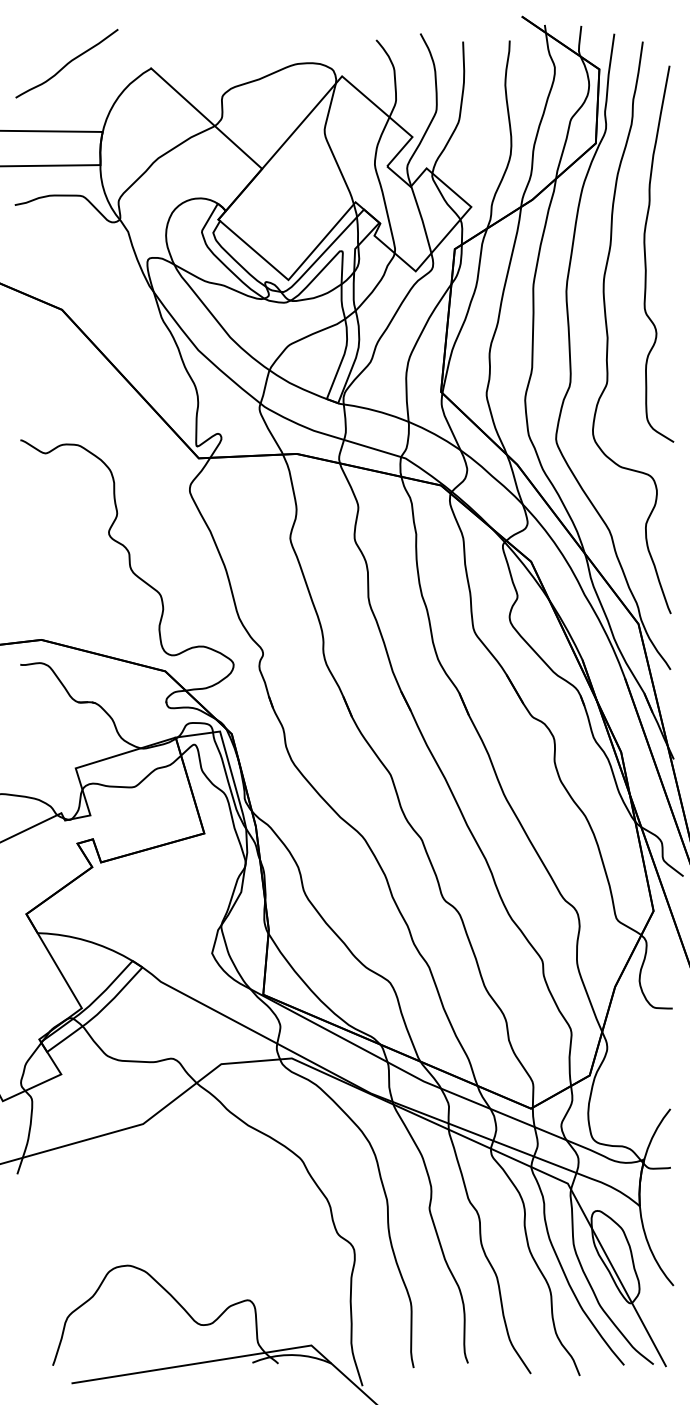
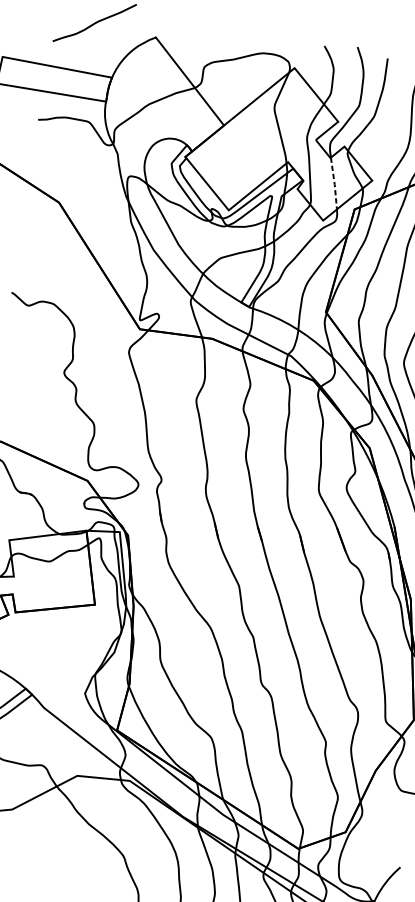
line: (422, 219) -> (334, 183), solid -> dashed

